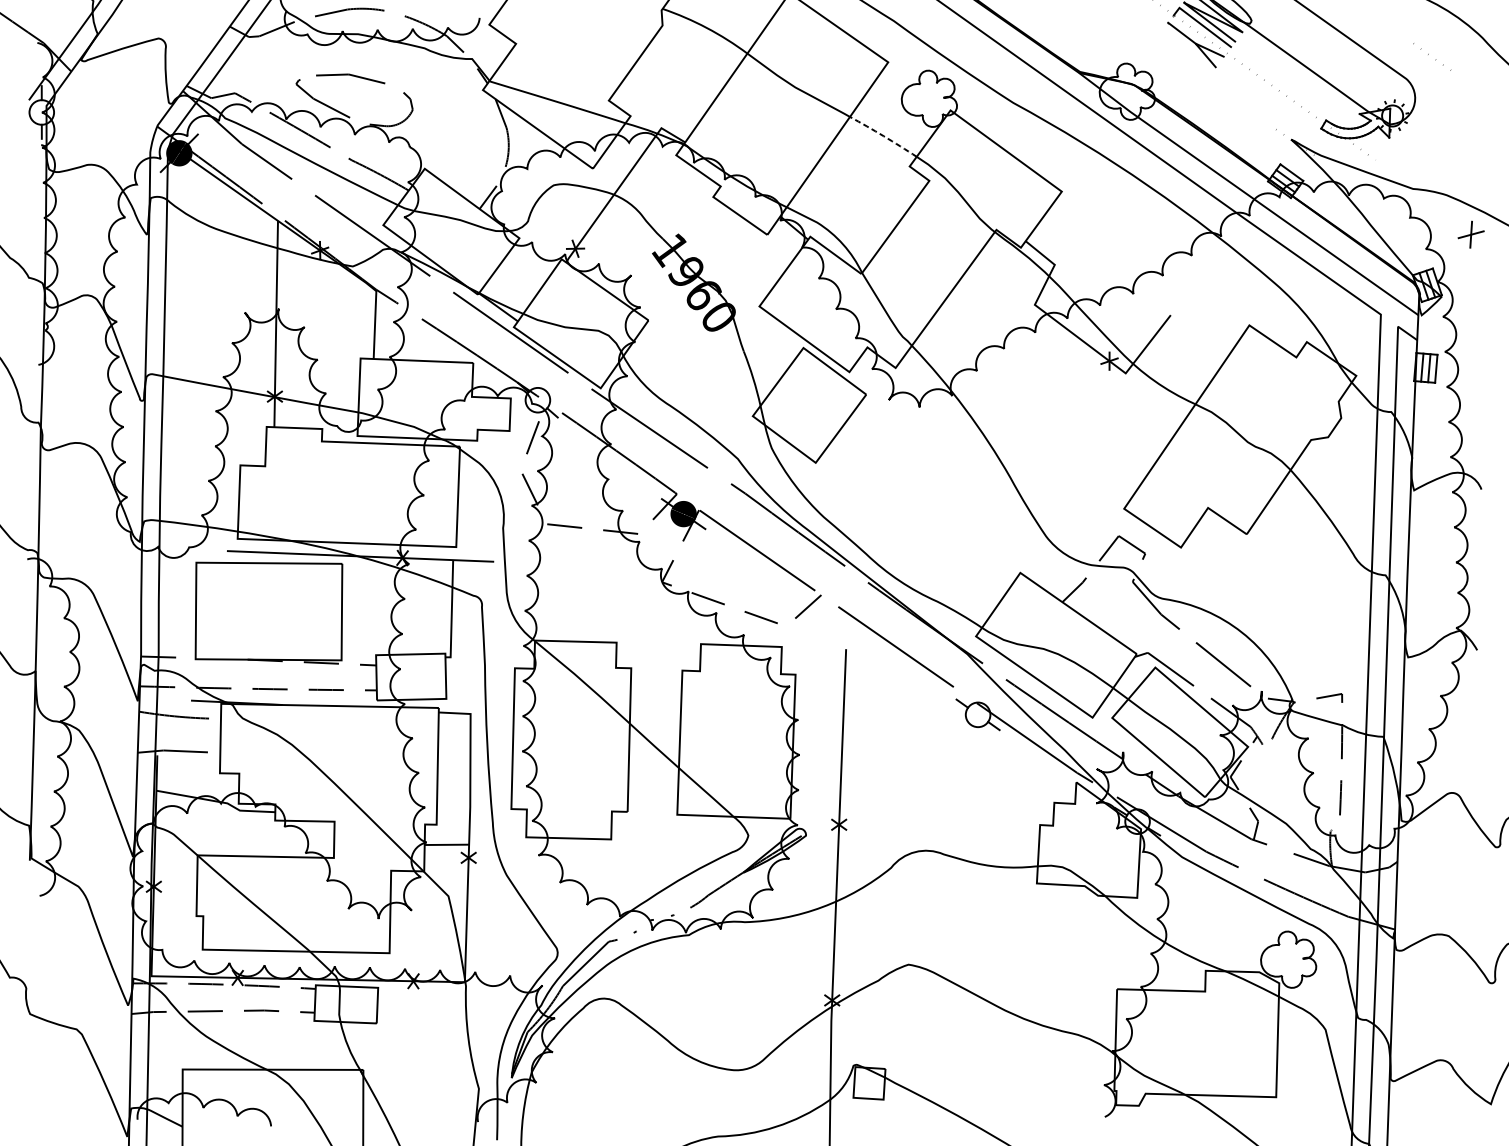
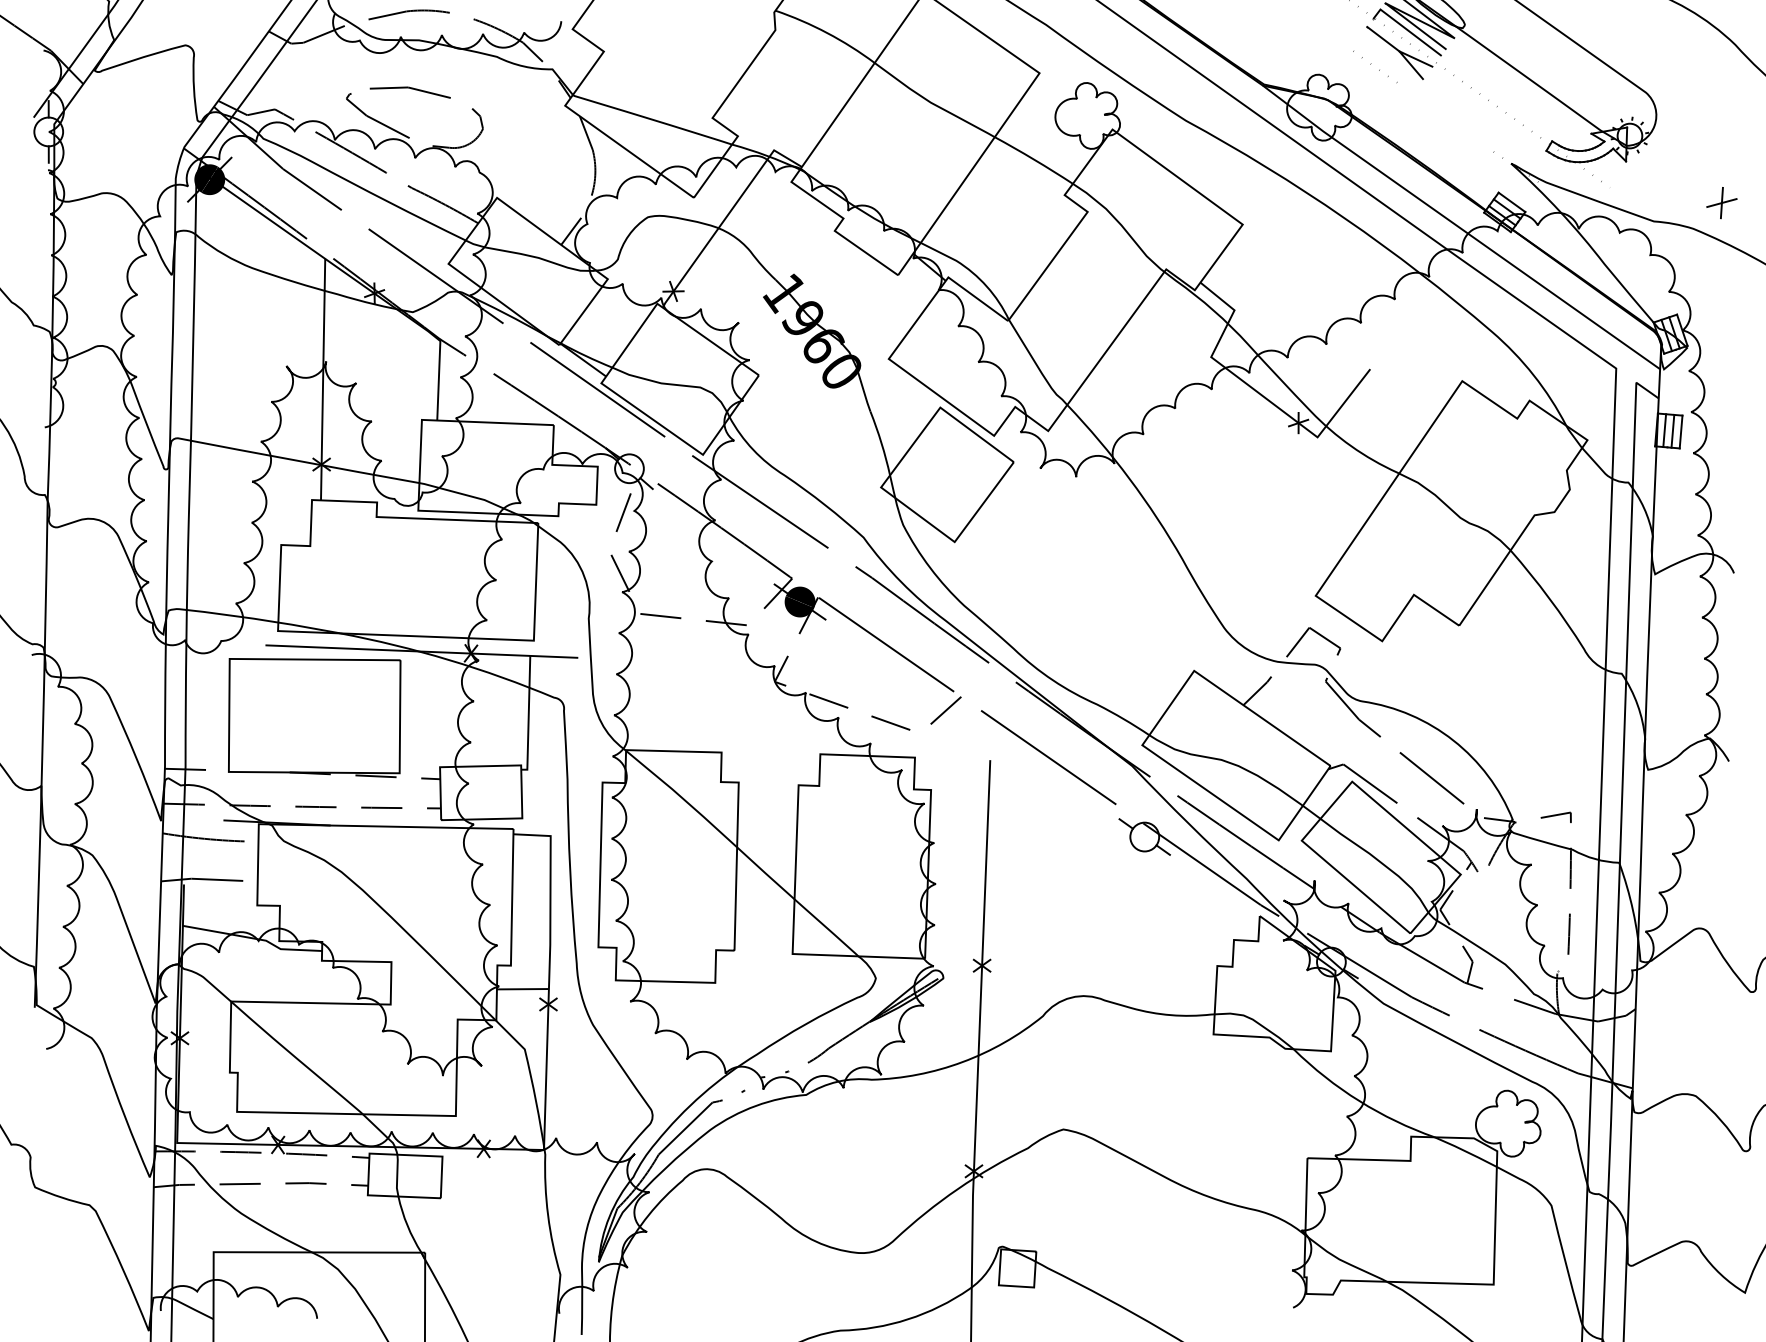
curve: (1428, 54) -> (1371, 63), moved
line: (883, 136) -> (1034, 159), dashed -> solid
part: (1470, 235) -> (1721, 203), moved

